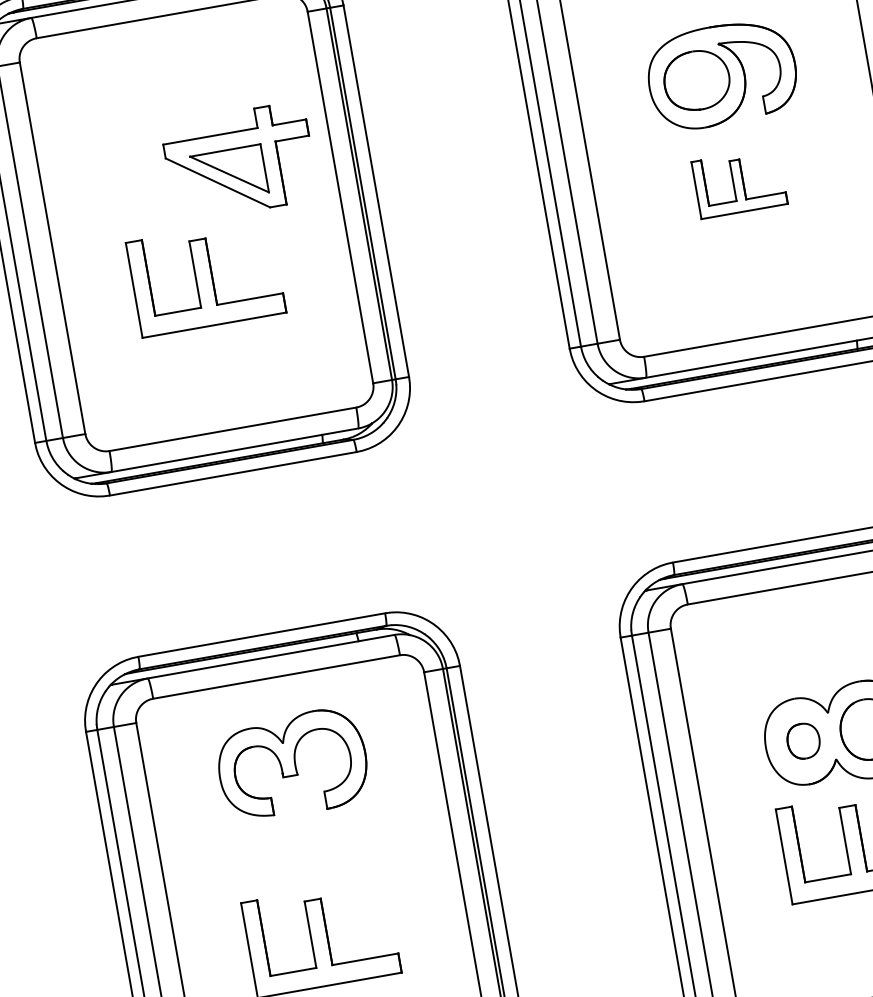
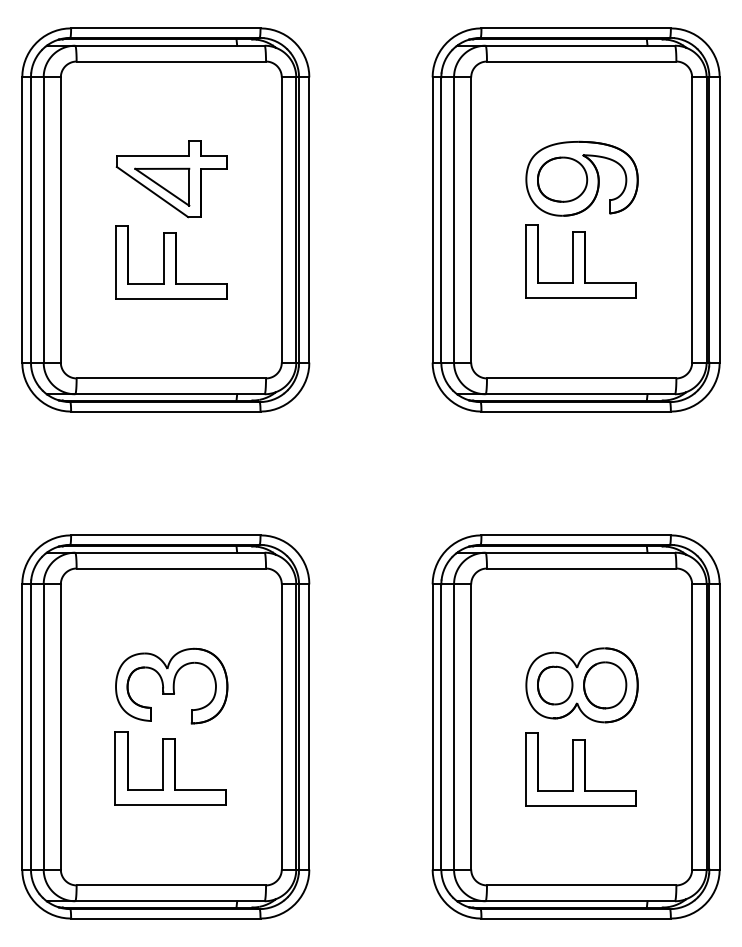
part: (239, 162) -> (171, 179), moved
part: (739, 182) -> (580, 261), size x1.67
part: (803, 741) -> (555, 685), size x1.43
part: (292, 764) -> (171, 685), moved

